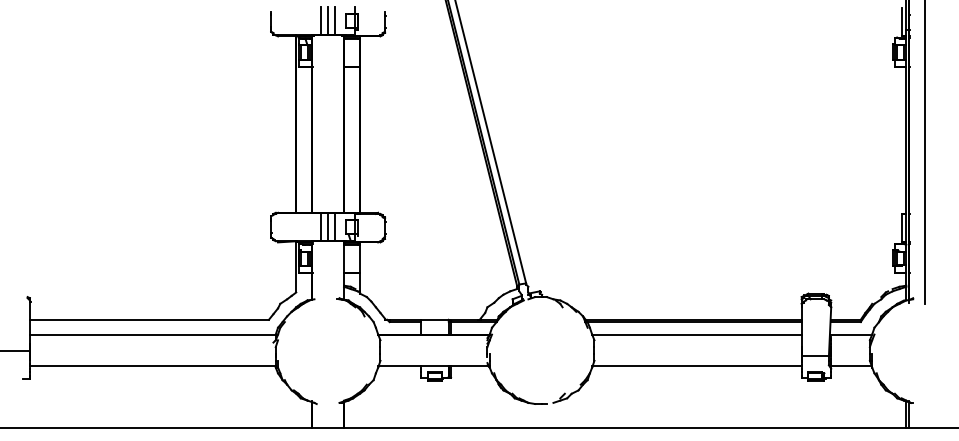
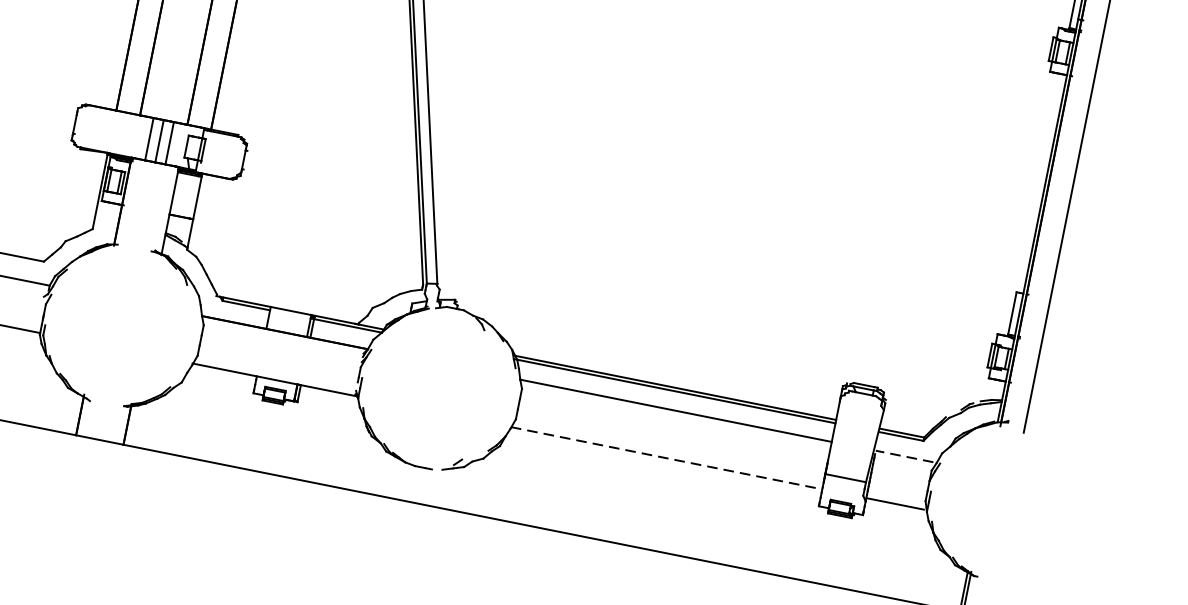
line: (850, 334) -> (904, 456), solid -> dashed
line: (696, 366) -> (665, 458), solid -> dashed

